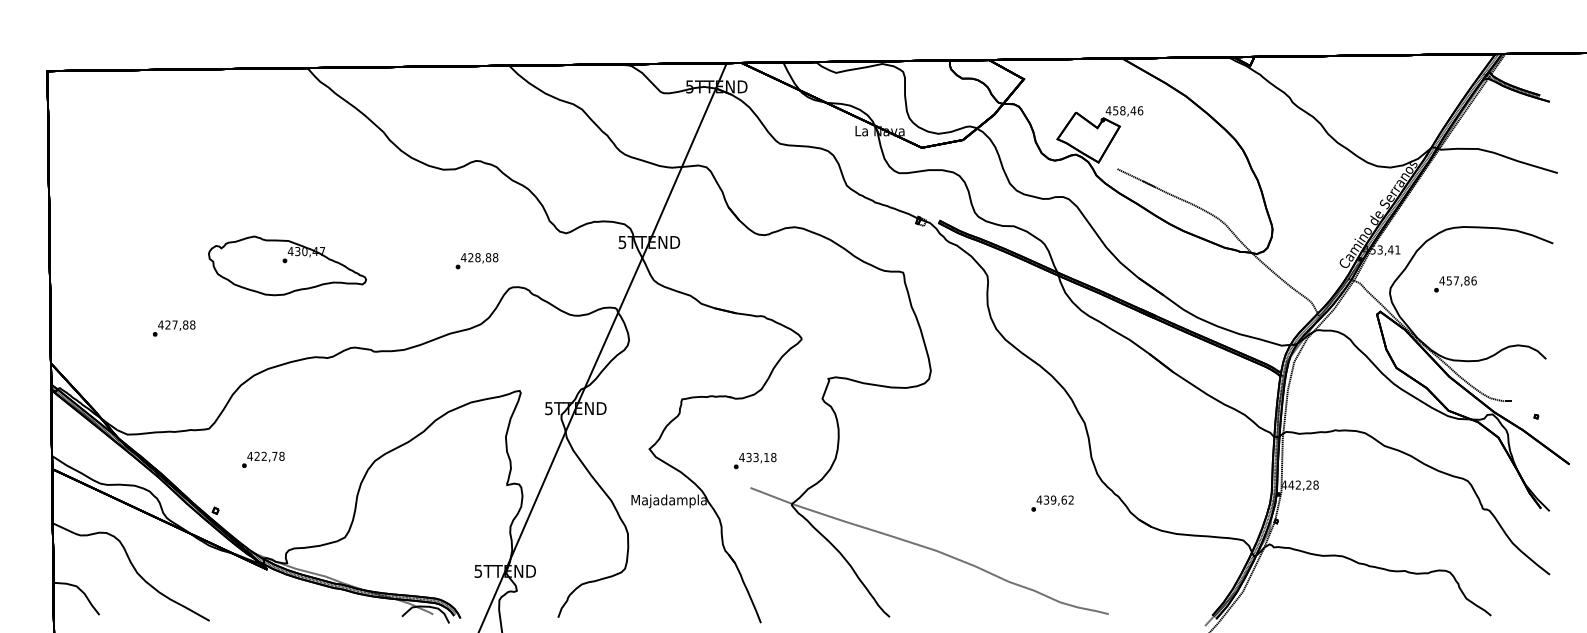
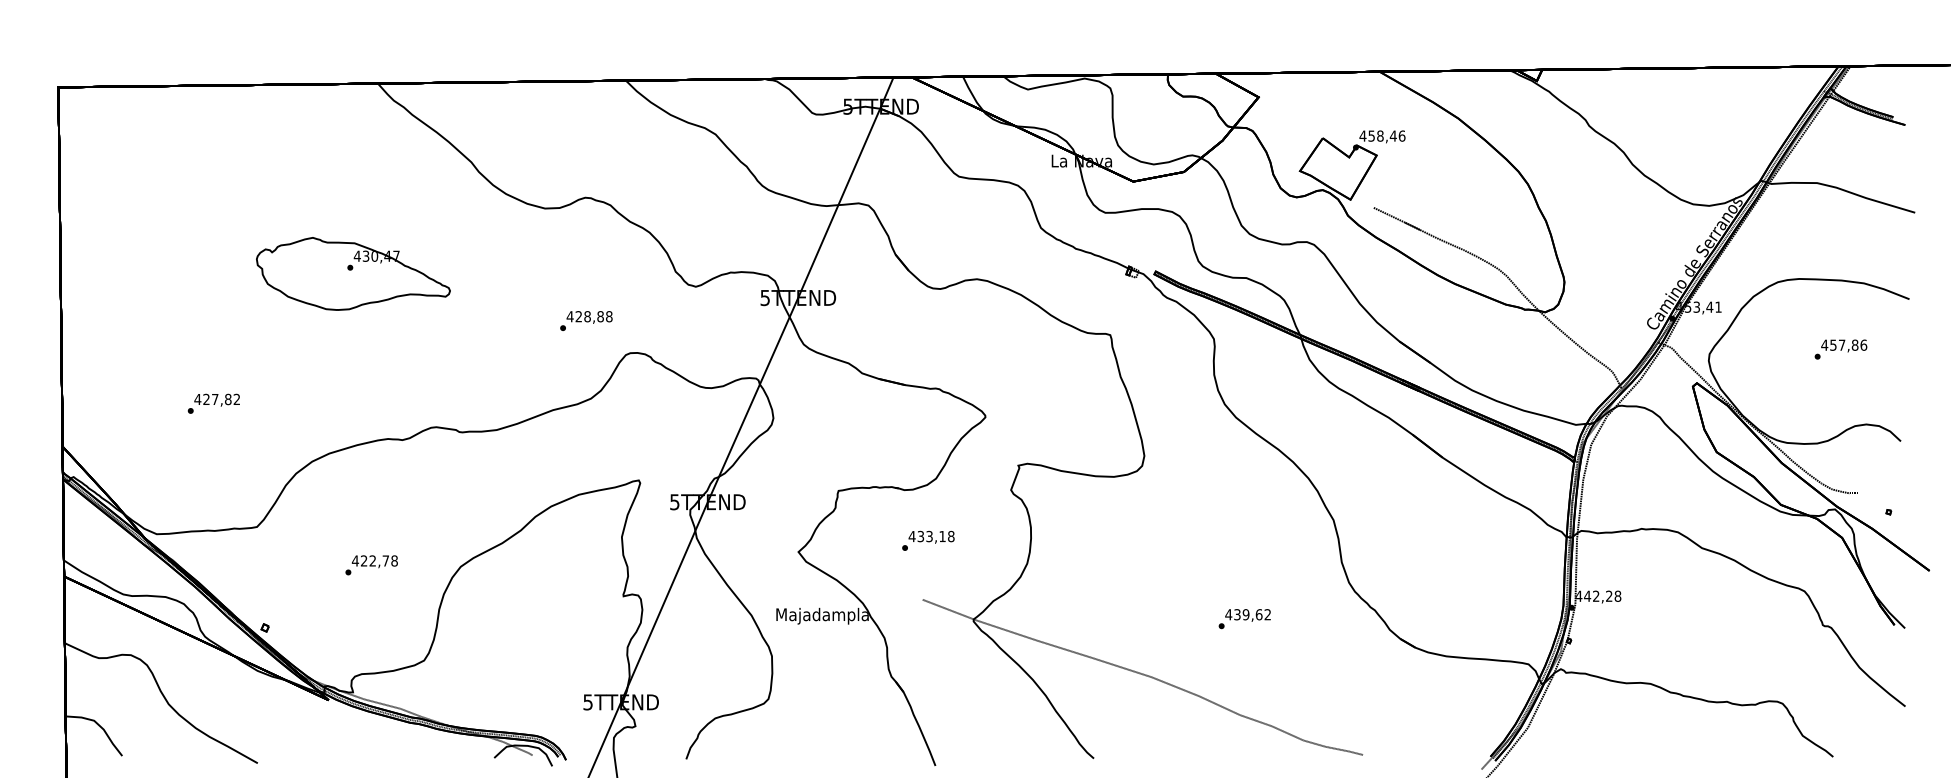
part: (287, 265) -> (353, 273), moved
text: (1455, 284) -> (1840, 349), moved
text: (192, 324) -> (236, 398), 427,88 -> 427,82
text: (263, 459) -> (371, 564), moved
text: (755, 461) -> (928, 541), moved
text: (1052, 503) -> (1244, 618), moved

